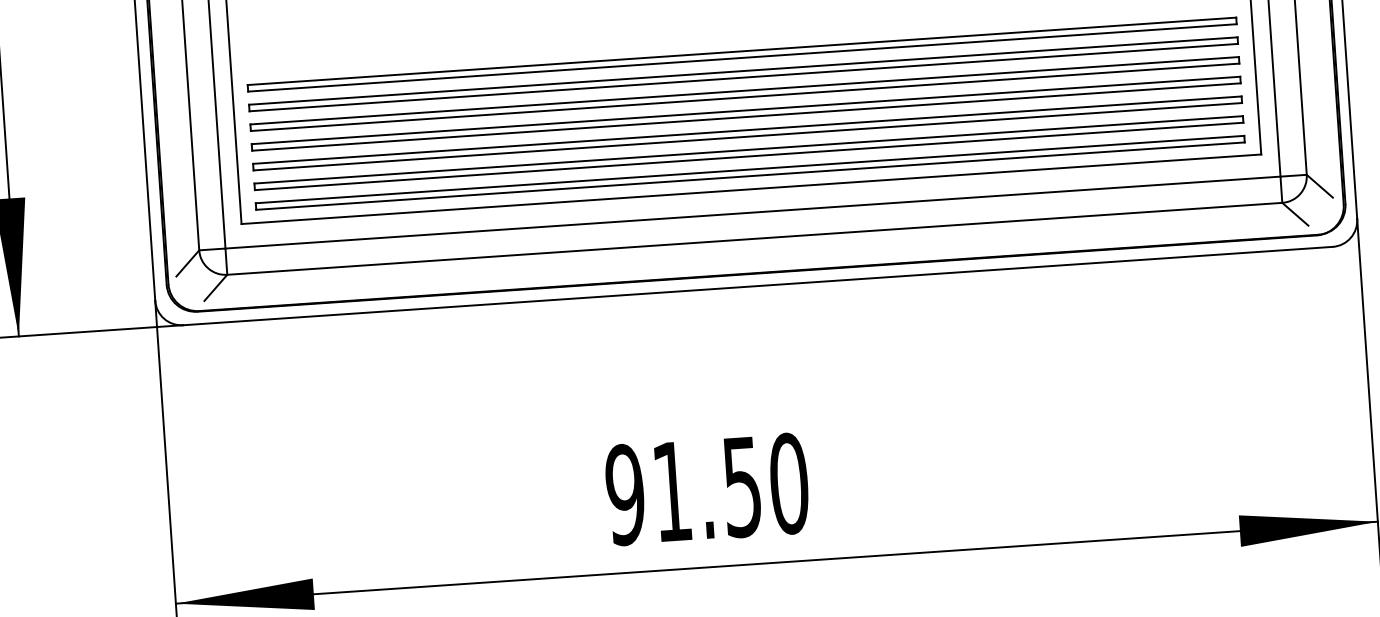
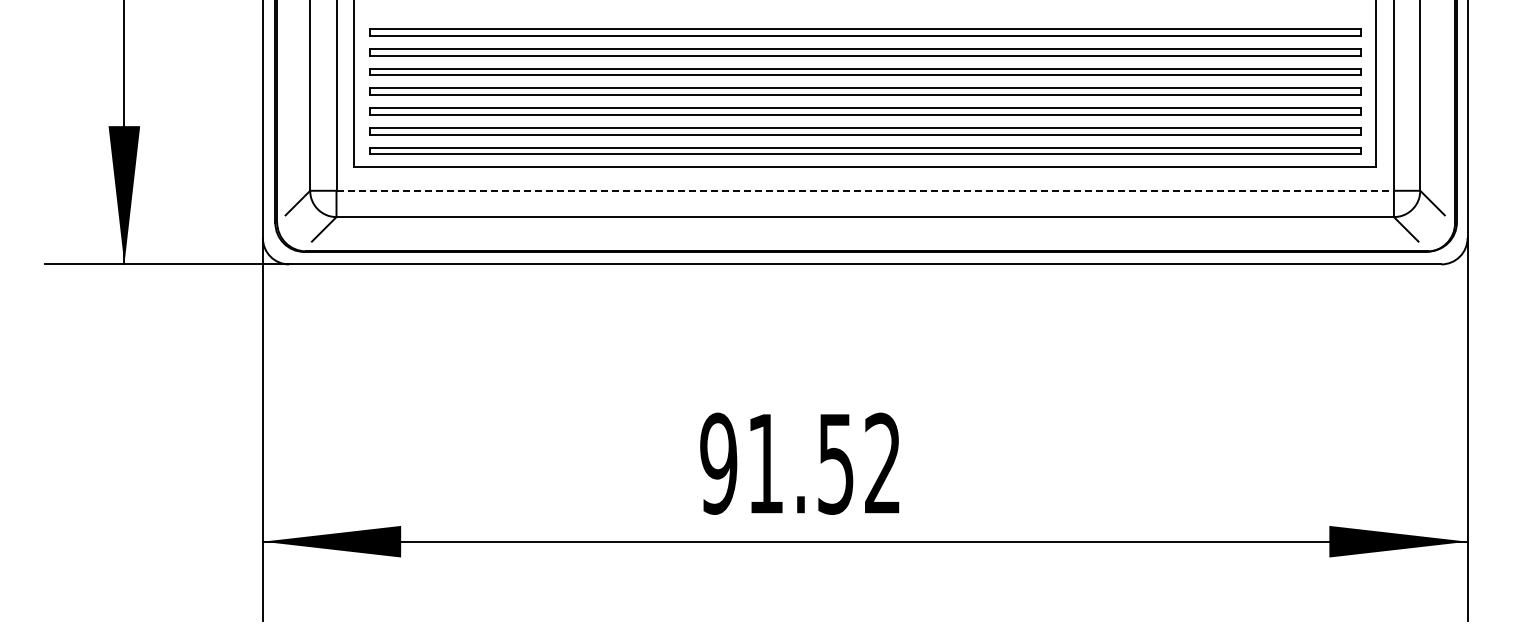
line: (753, 212) -> (865, 190), solid -> dashed
text: (788, 483) -> (882, 463), 91.50 -> 91.52

